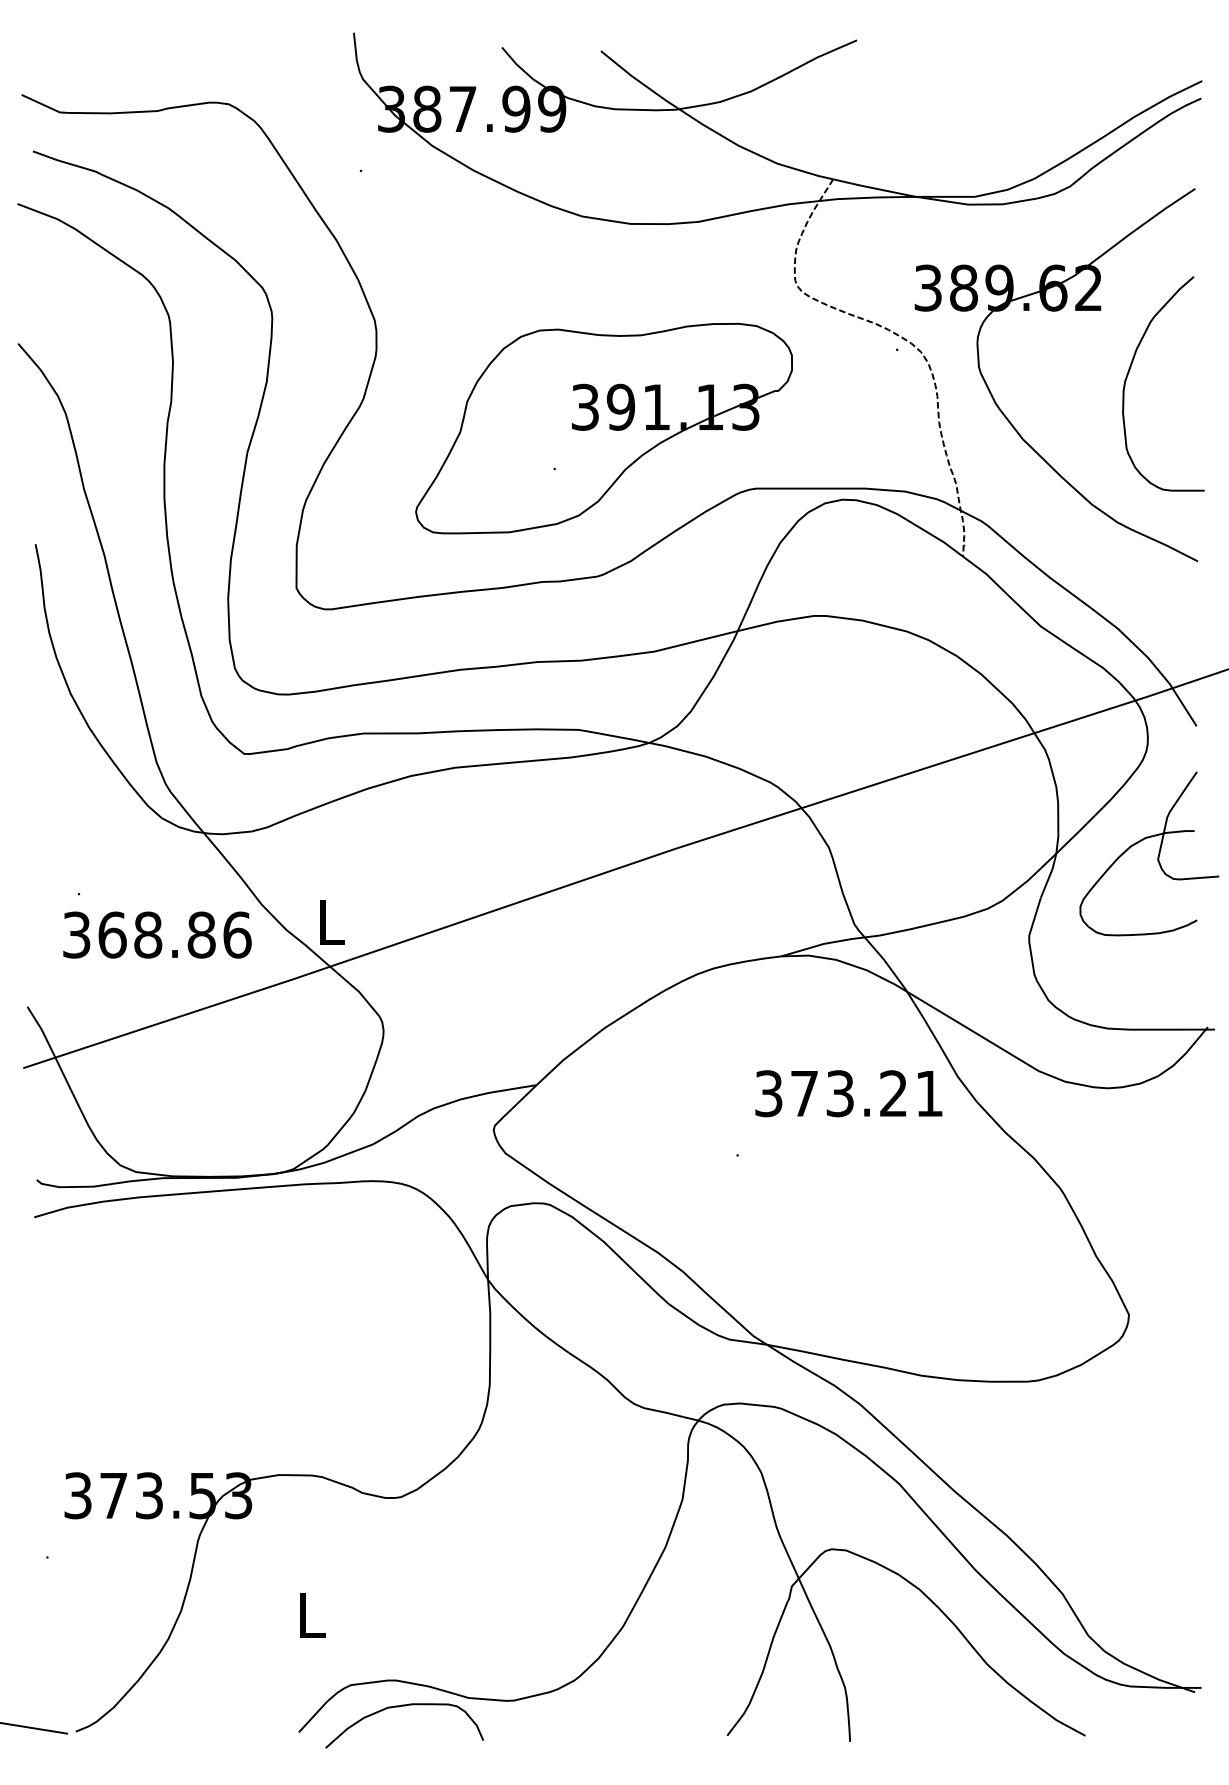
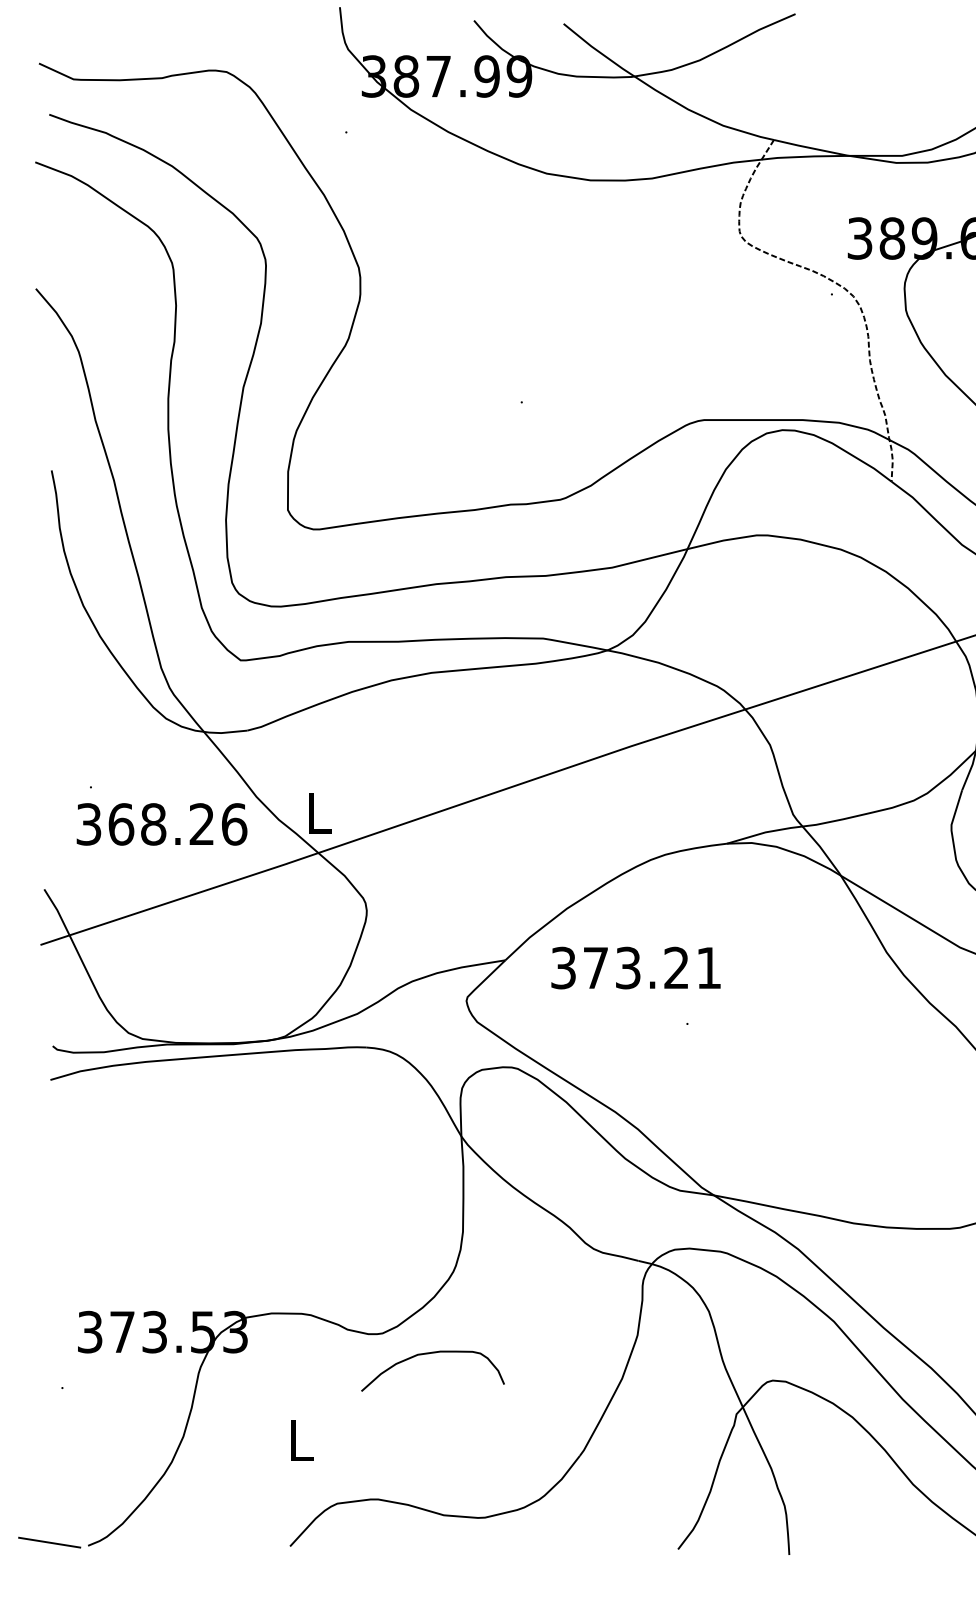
part: (603, 428) -> (565, 365), removed
text: (201, 934) -> (201, 823), 368.86 -> 368.26
text: (848, 1093) -> (635, 967), moved
curve: (398, 1707) -> (427, 1354), moved

